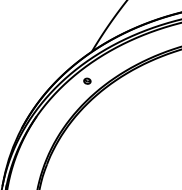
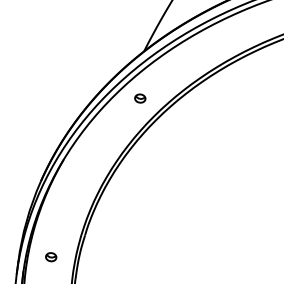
part: (24, 176) -> (50, 256), added

